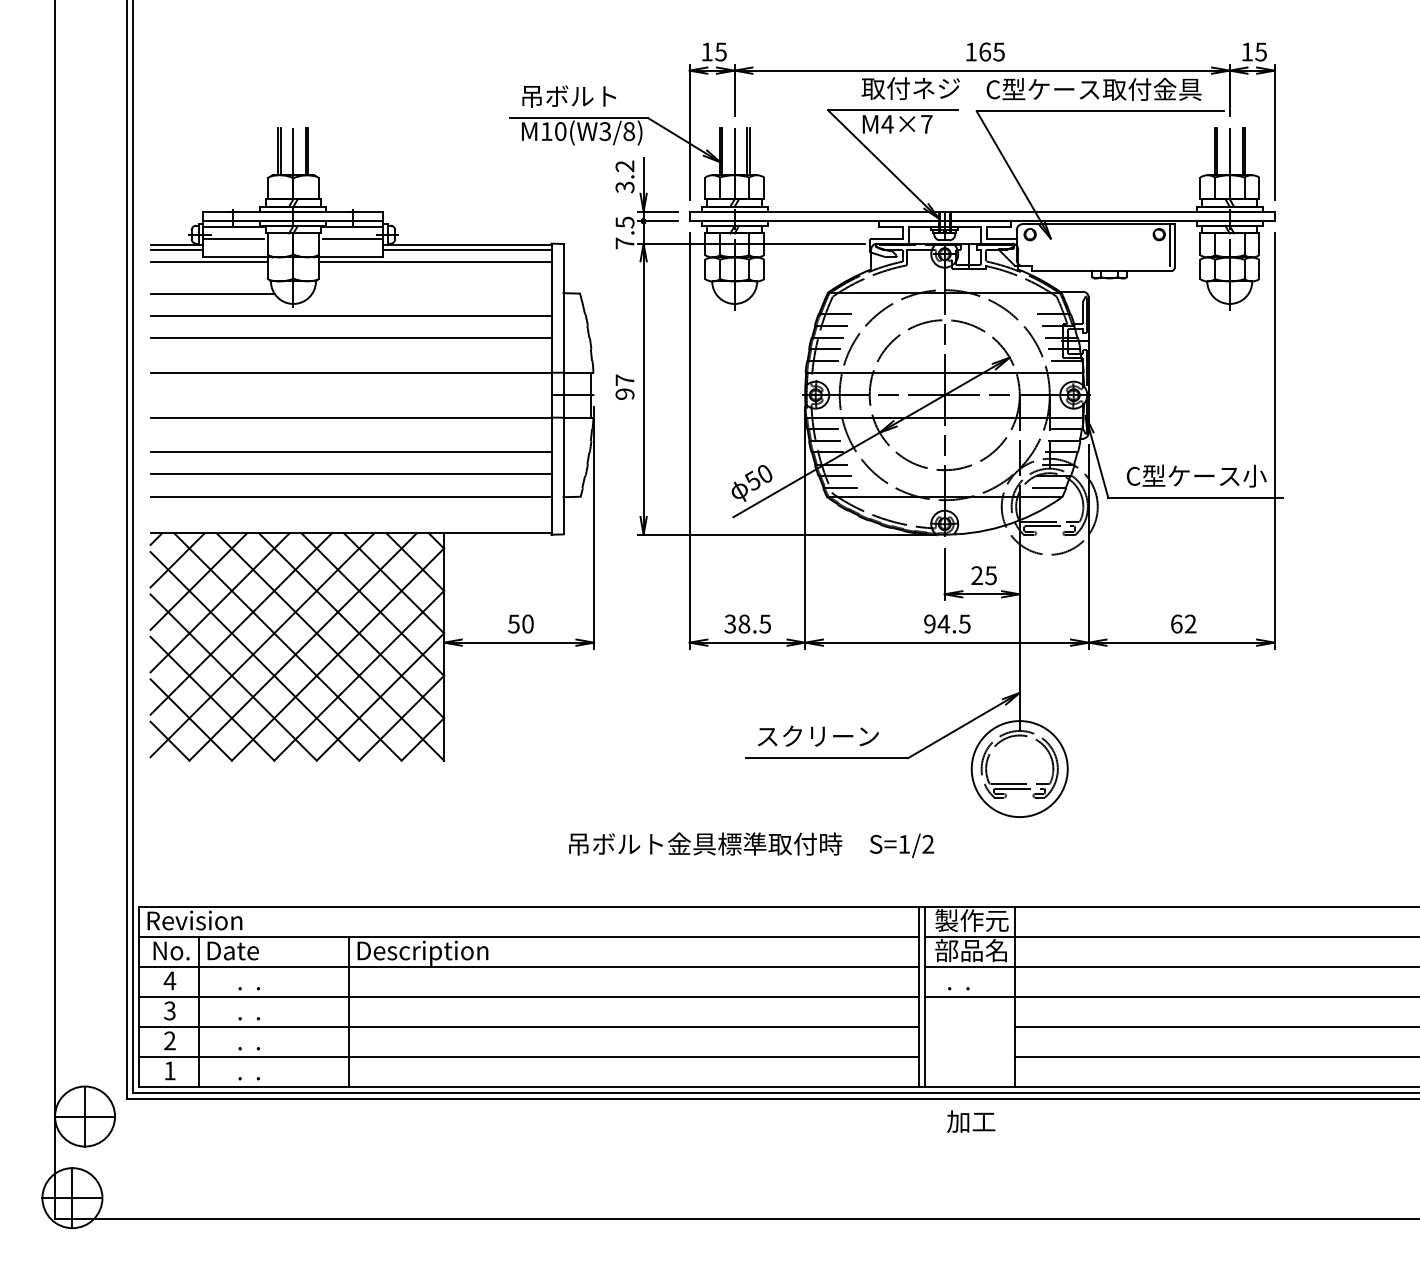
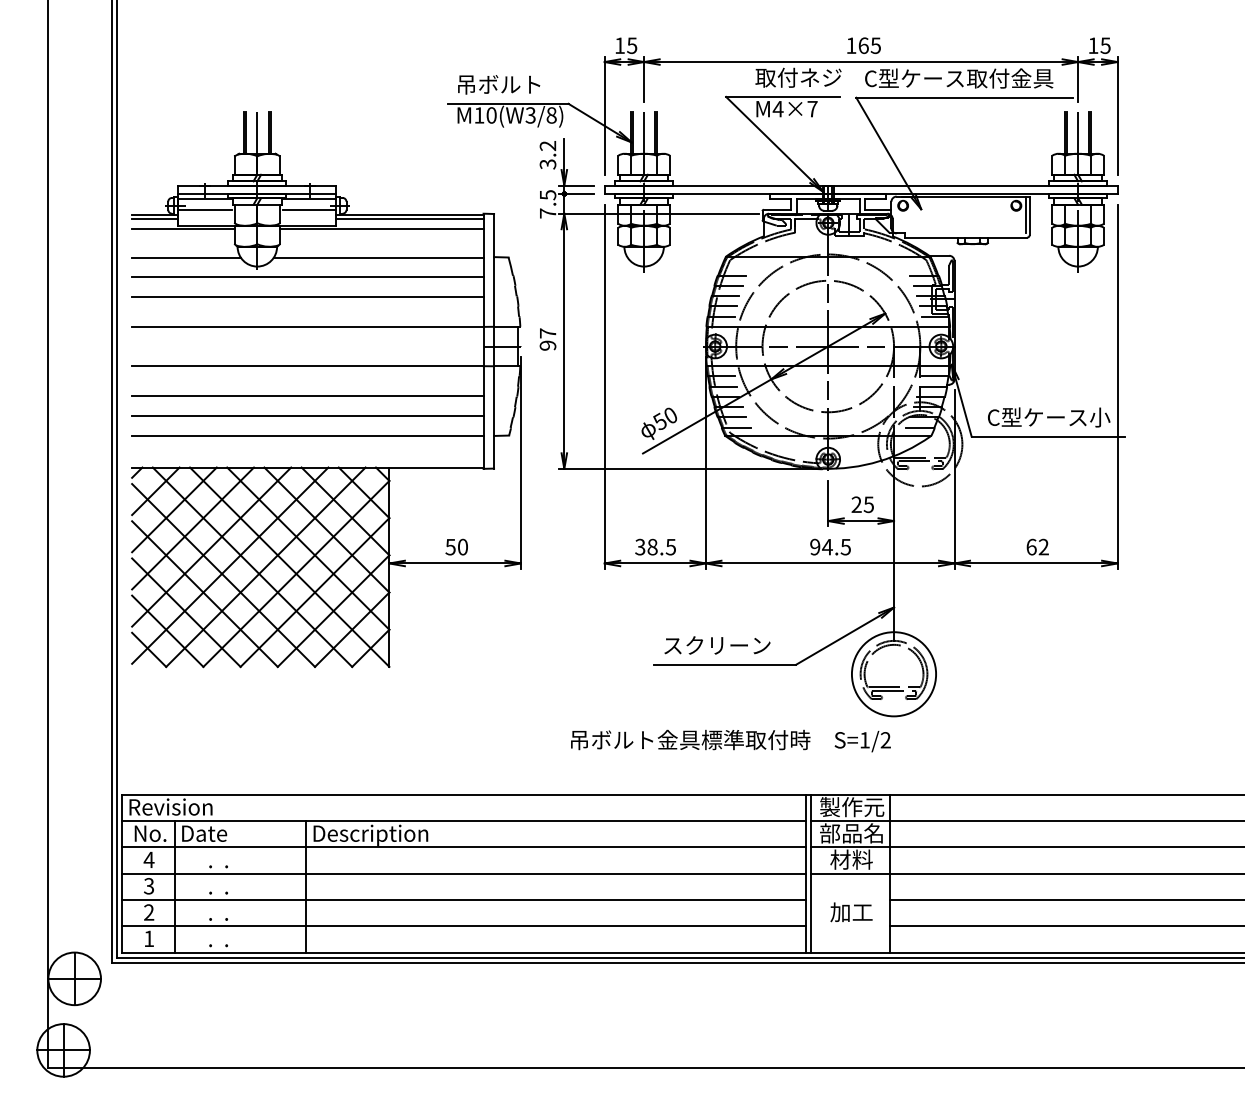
line: (431, 293) -> (378, 257), added
text: (751, 844) -> (730, 740), moved
text: (971, 980) -> (851, 859), .  . -> 材料
text: (971, 1121) -> (851, 912), moved

